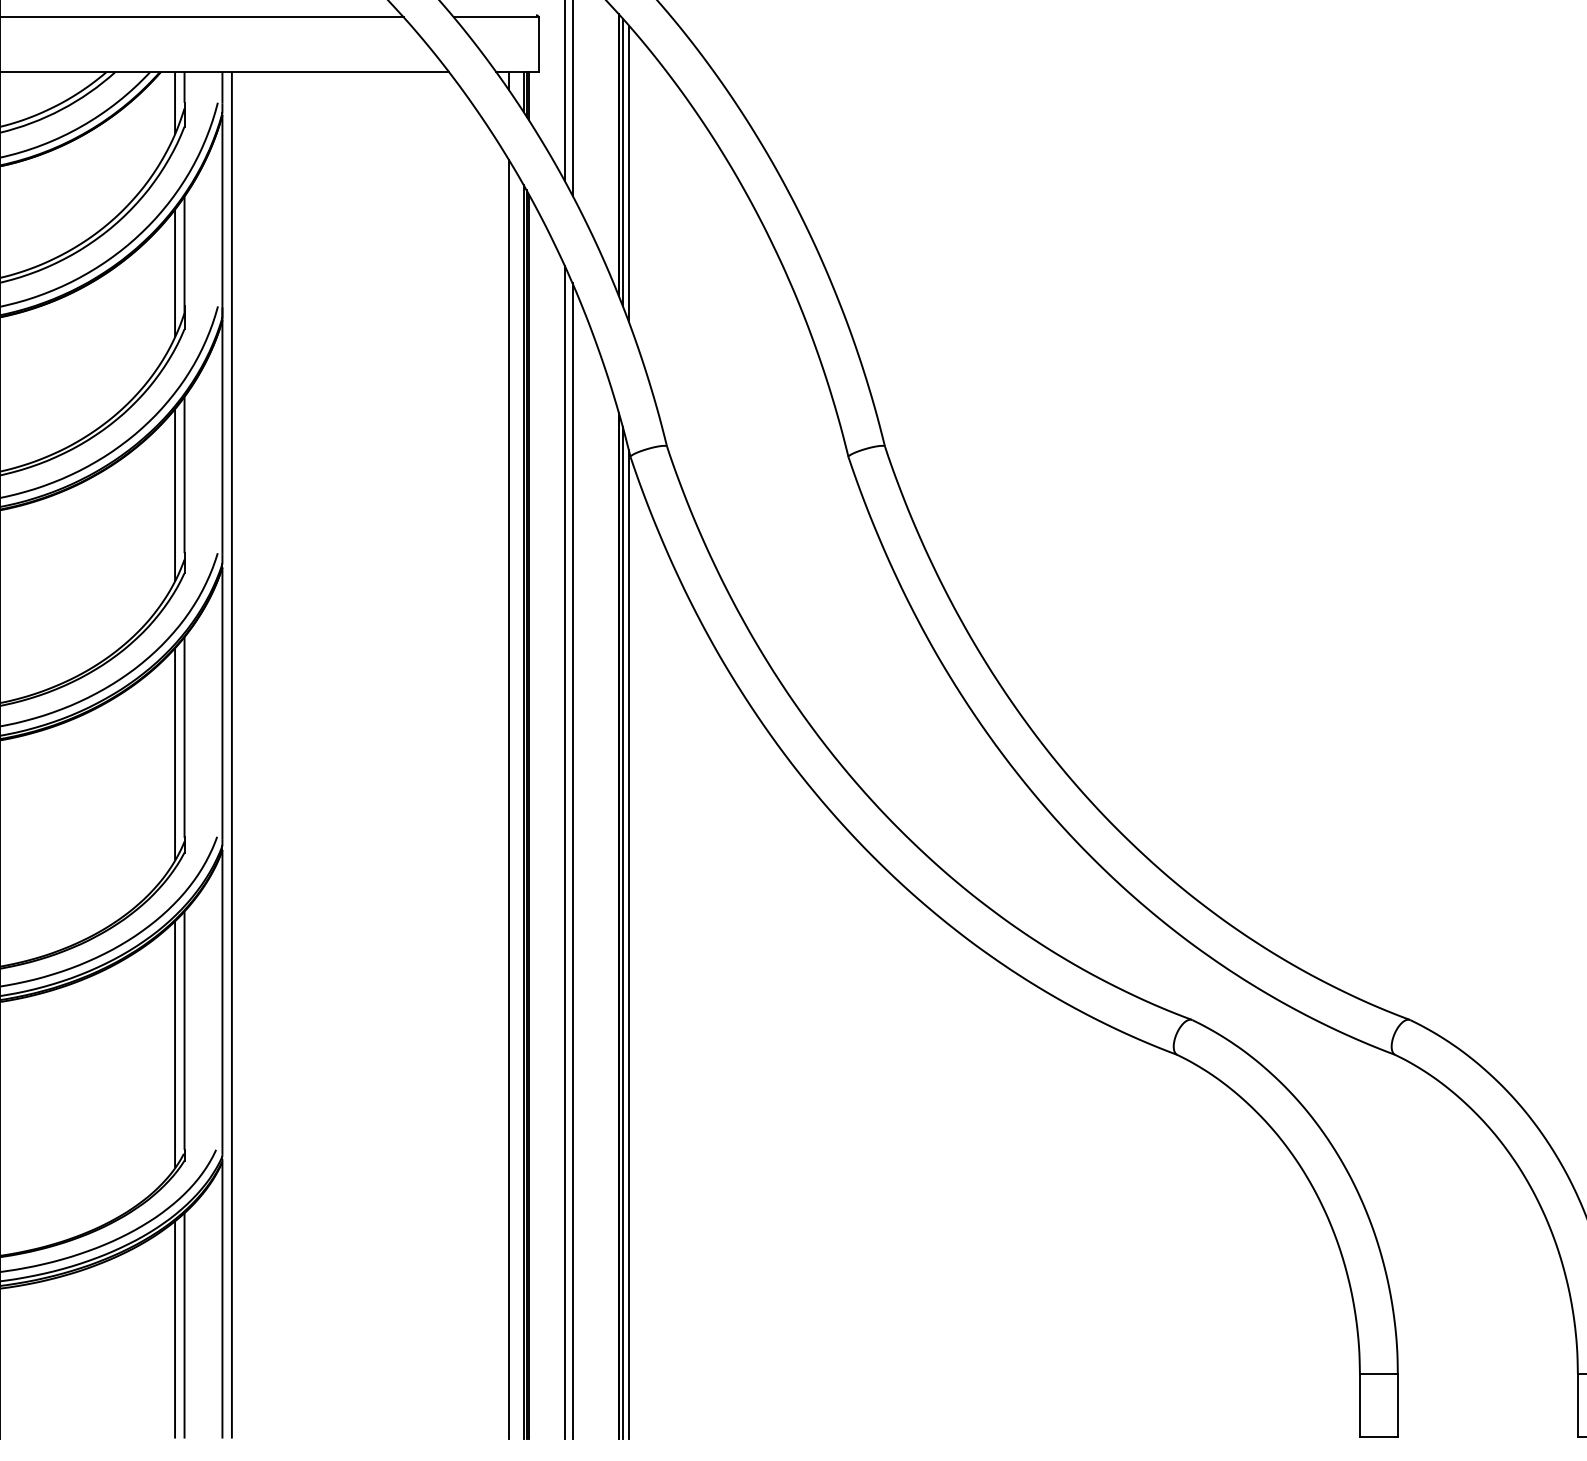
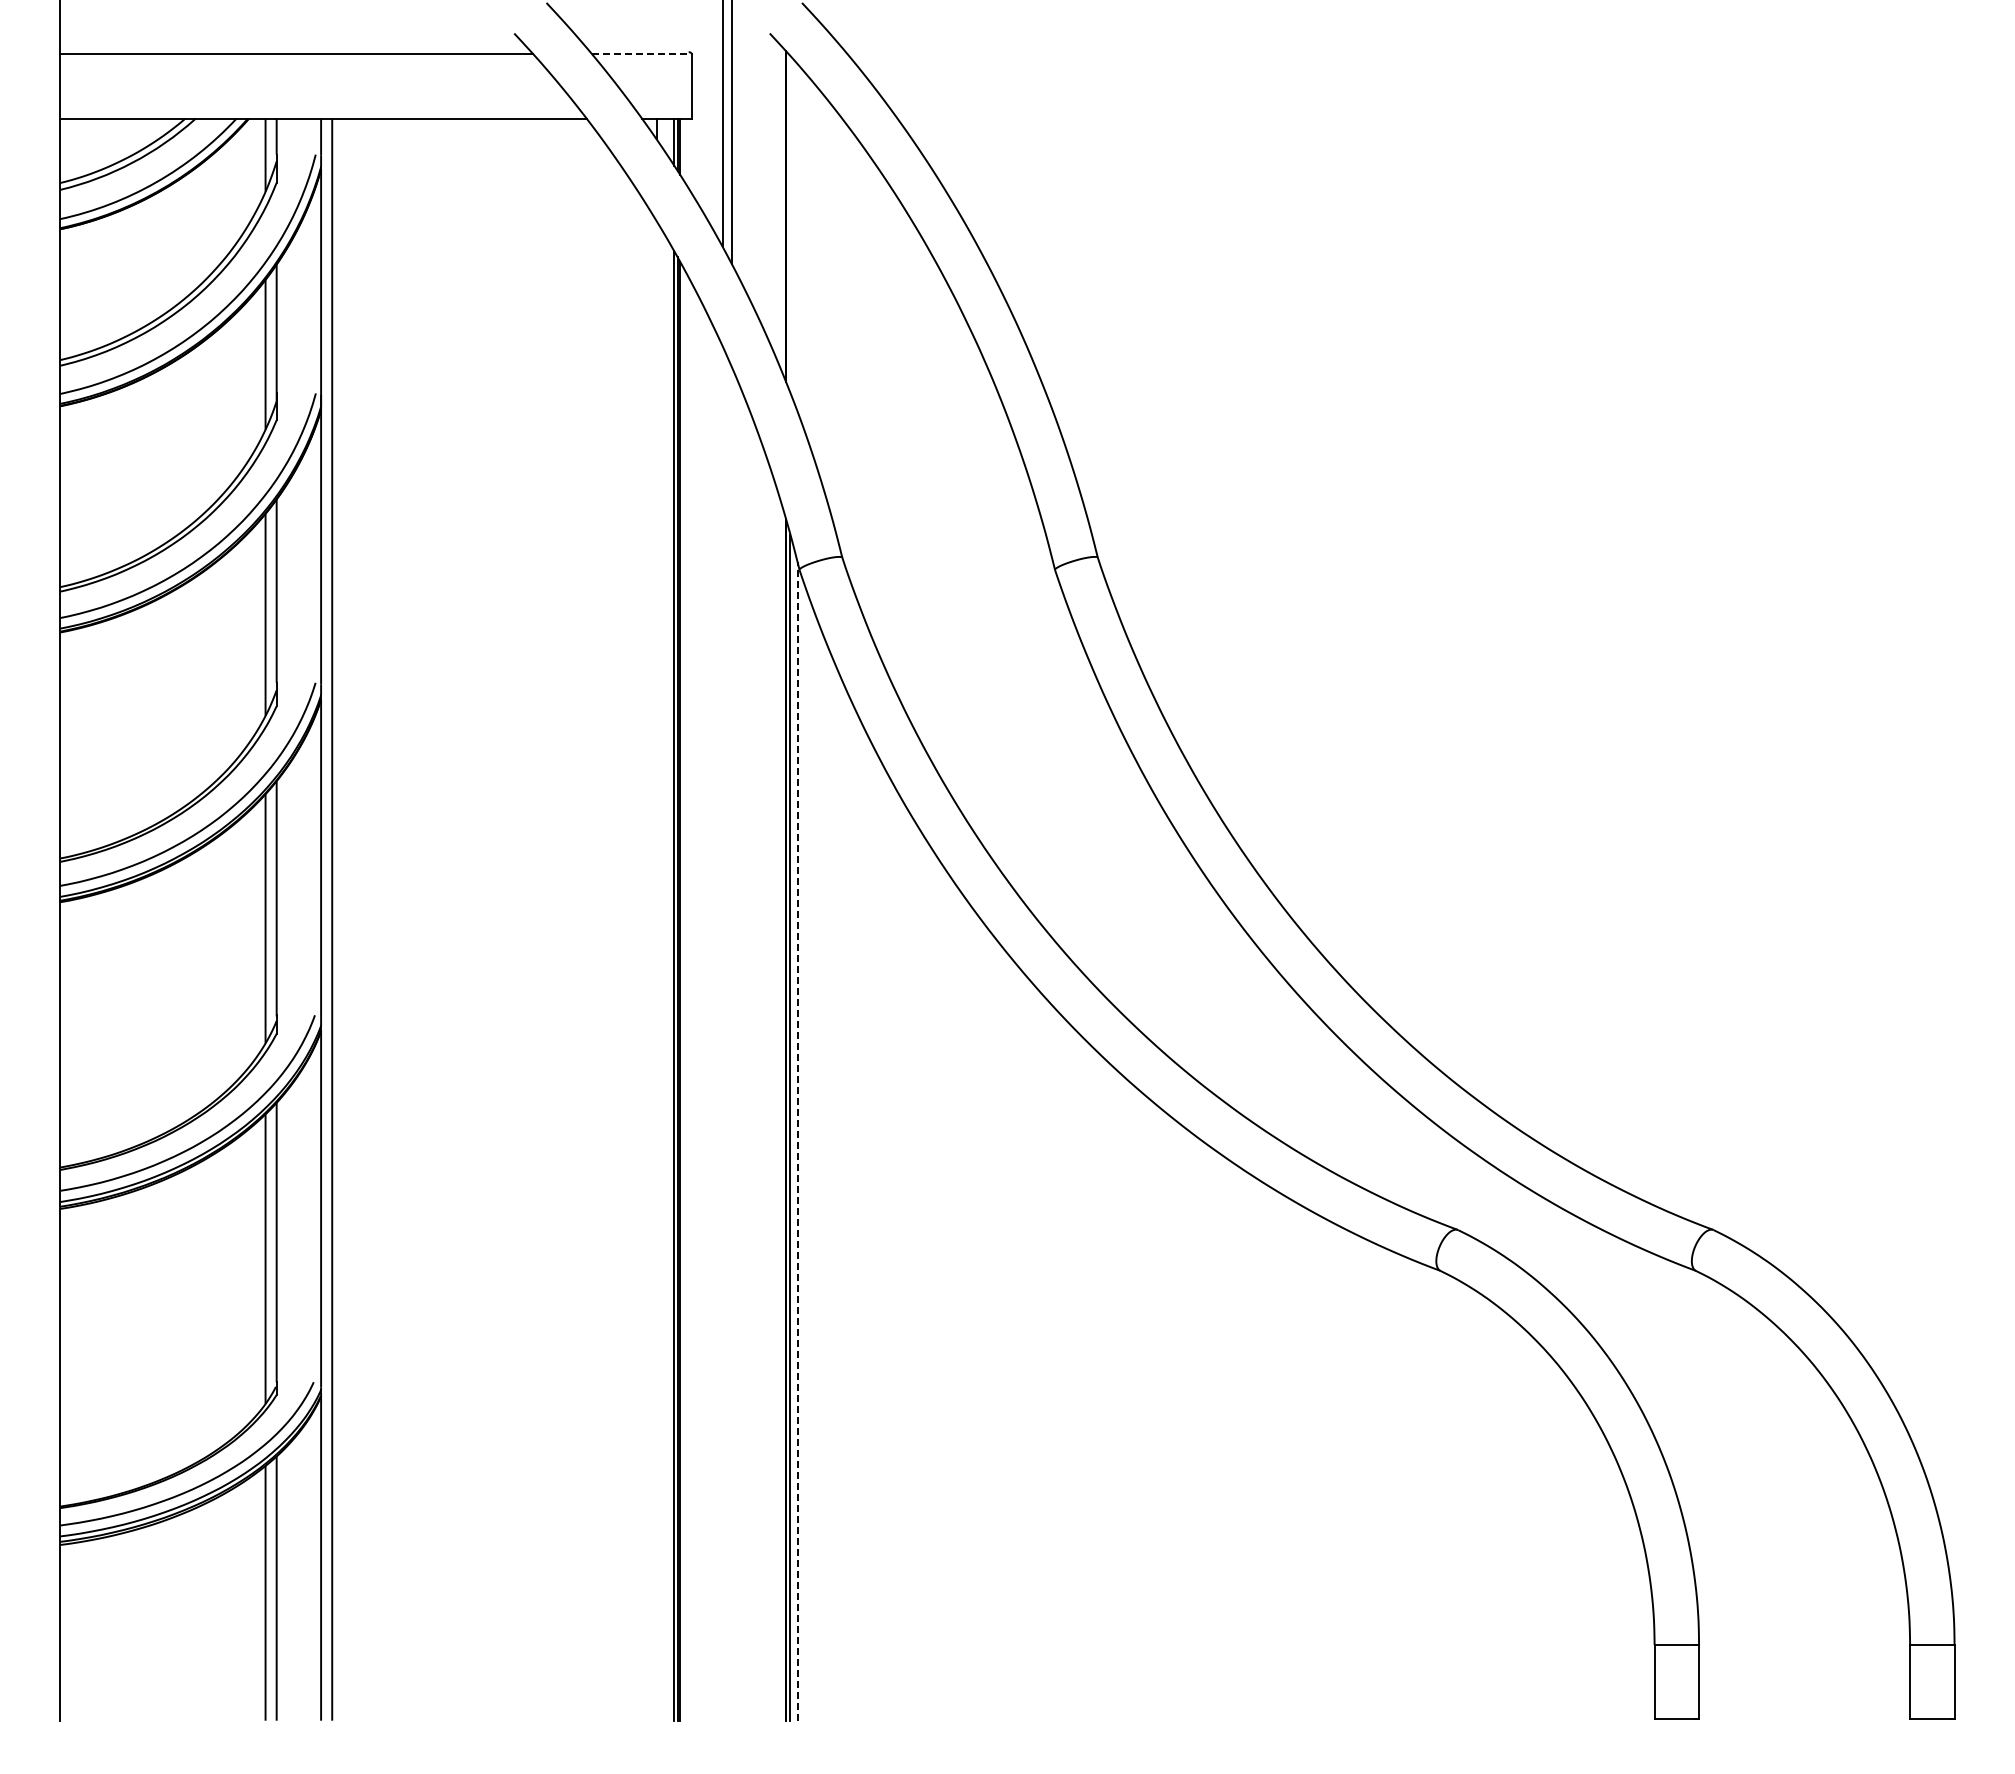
line: (495, 17) -> (641, 54), solid -> dashed
line: (622, 162) -> (790, 224), removed
line: (628, 173) -> (797, 237), removed
line: (508, 798) -> (656, 970), removed
line: (564, 852) -> (722, 1033), removed
line: (572, 860) -> (731, 1043), removed
line: (628, 943) -> (797, 1140), solid -> dashed

